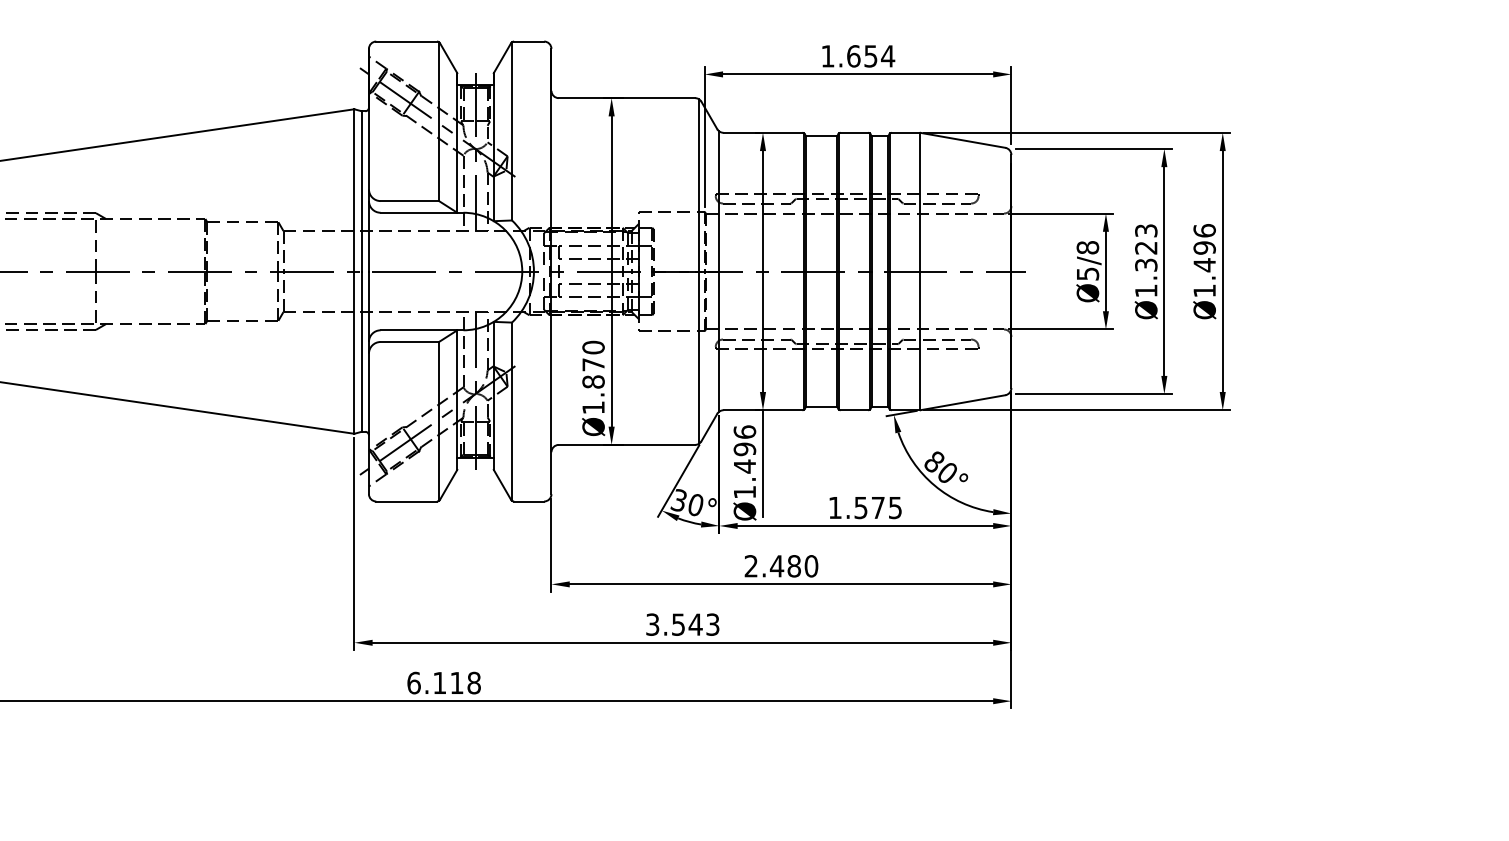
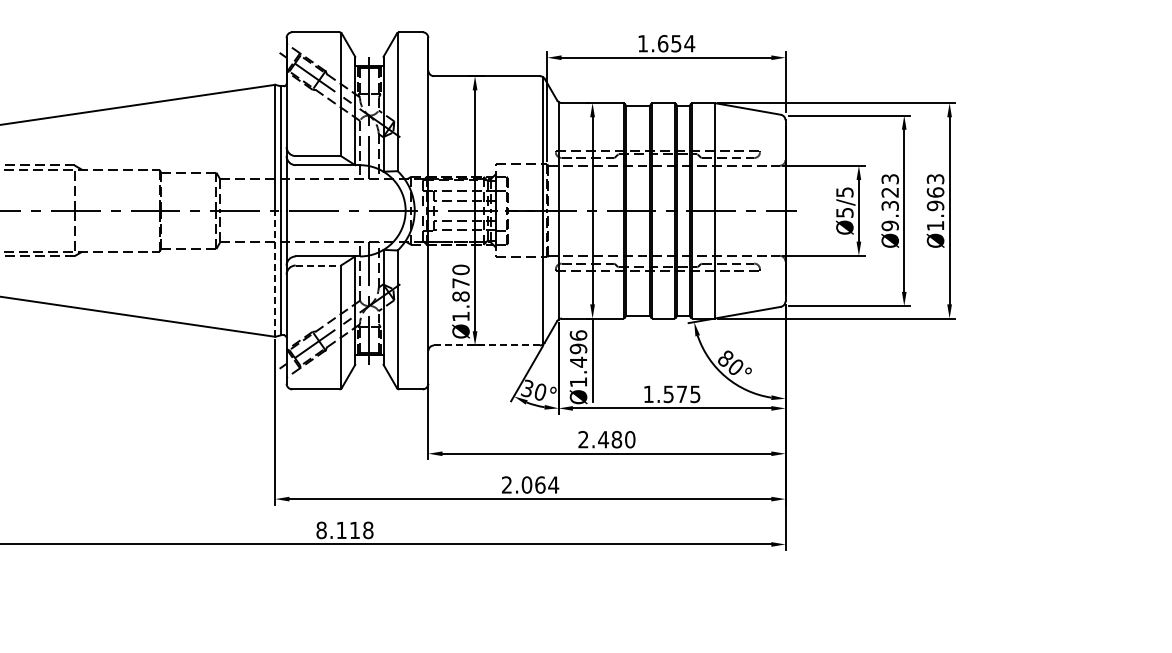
text: (1087, 247) -> (844, 192), Ø5/8 -> Ø5/5
text: (1204, 247) -> (935, 192), Ø1.496 -> Ø1.963
text: (1145, 290) -> (889, 225), Ø1.323 -> Ø9.323
line: (410, 341) -> (318, 265), solid -> dashed
line: (354, 352) -> (275, 273), solid -> dashed
line: (626, 444) -> (486, 345), solid -> dashed
text: (683, 623) -> (530, 484), 3.543 -> 2.064
text: (413, 681) -> (321, 529), 6.118 -> 8.118

